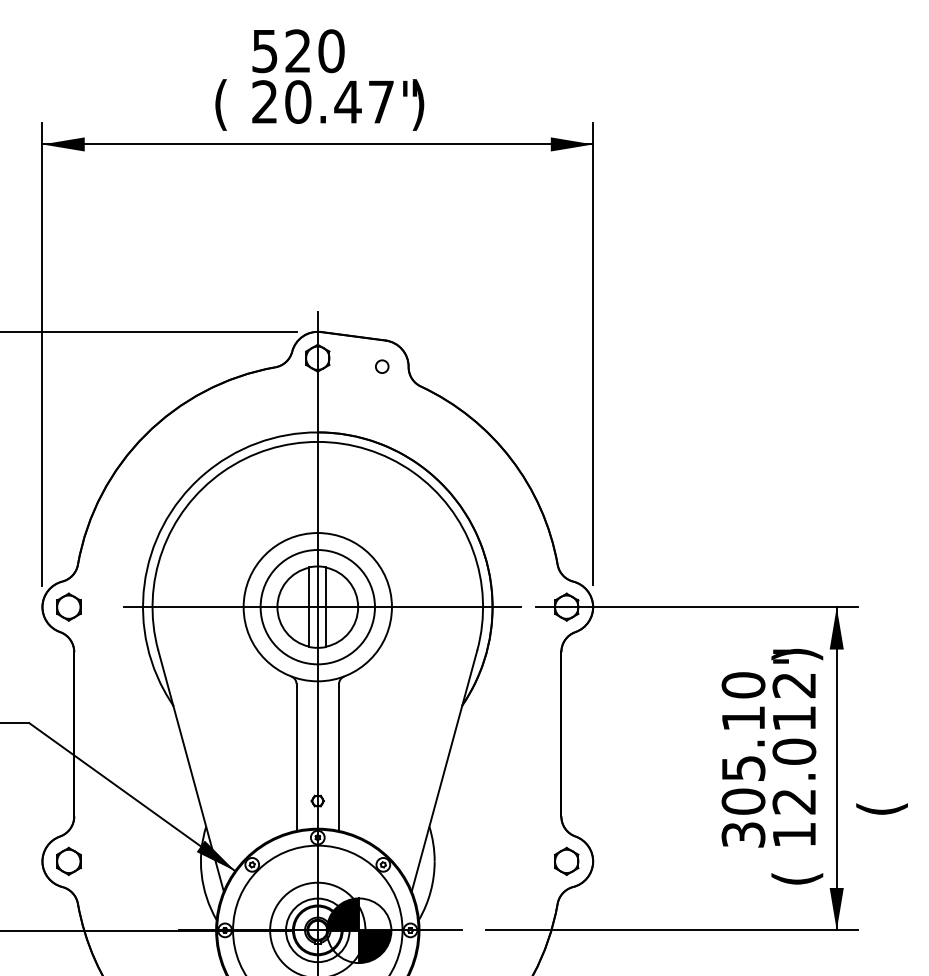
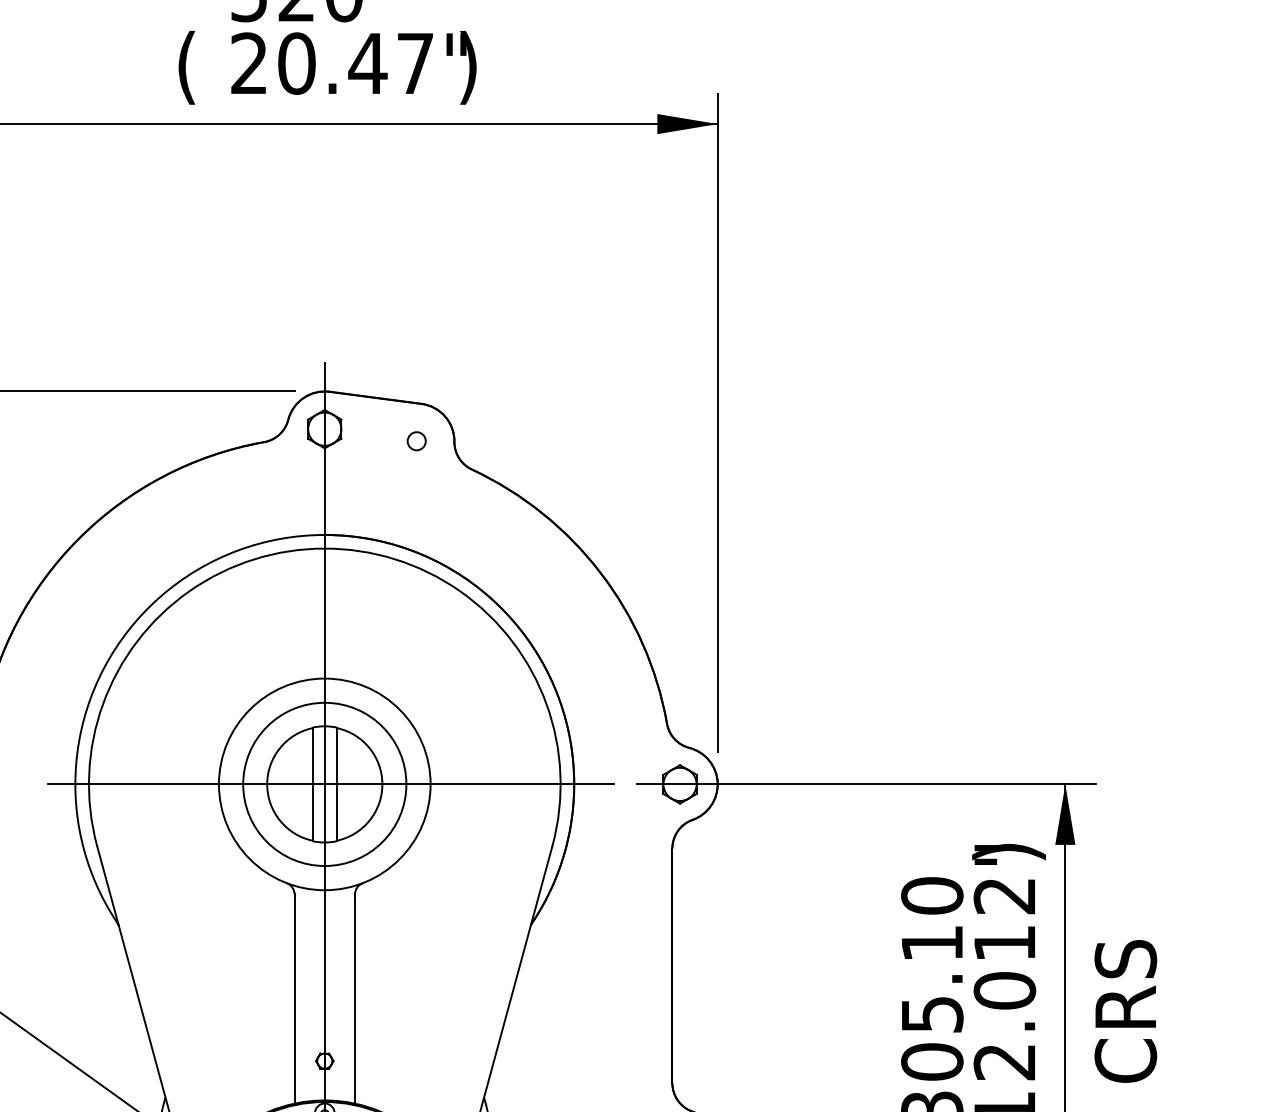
text: (881, 766) -> (1129, 1011), ( -> CRS

